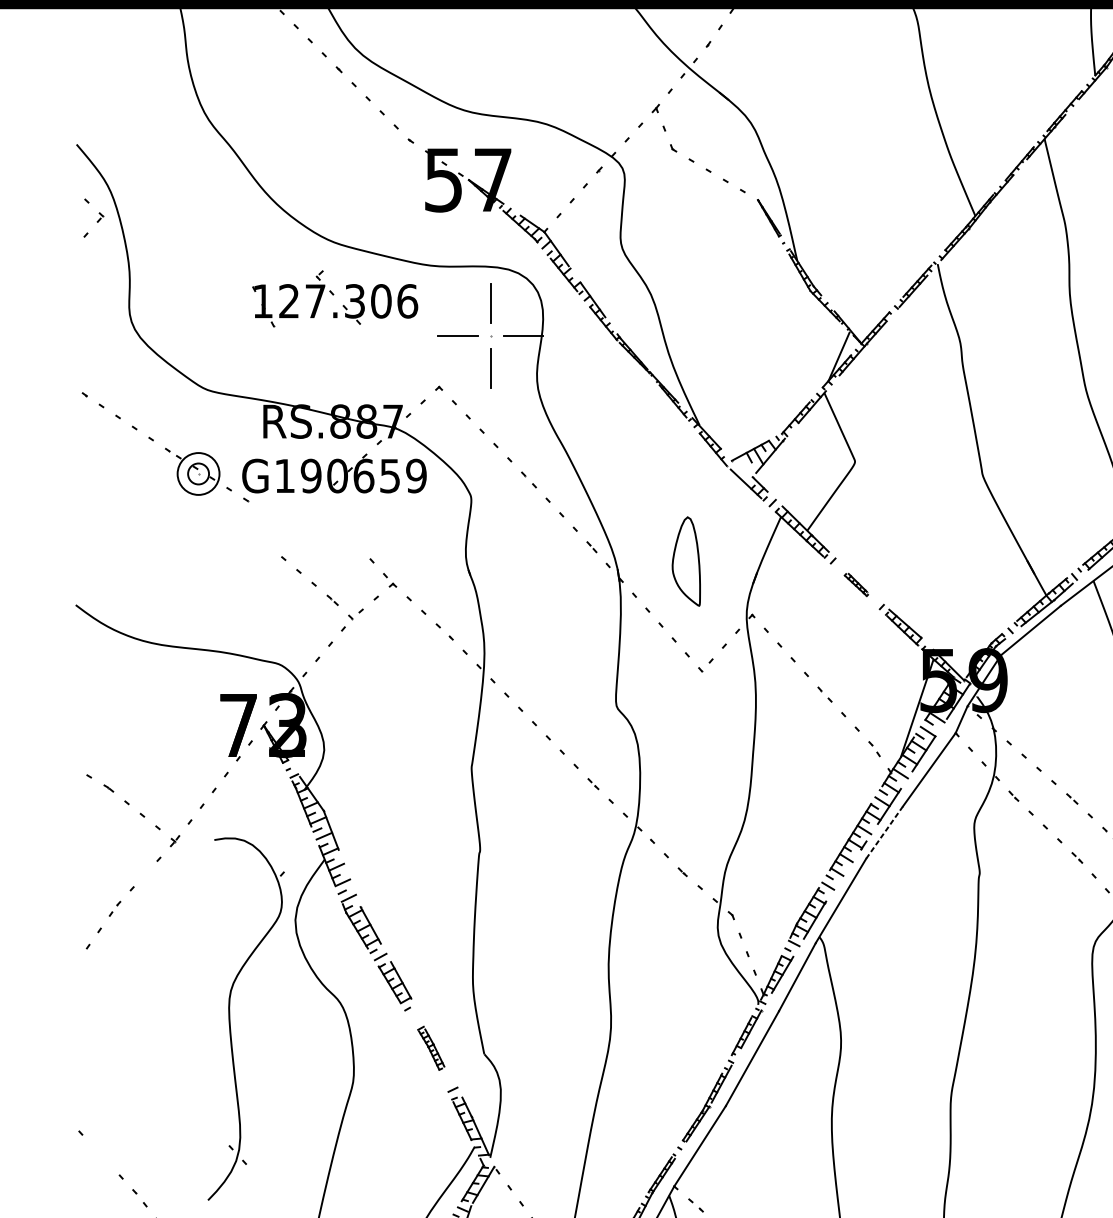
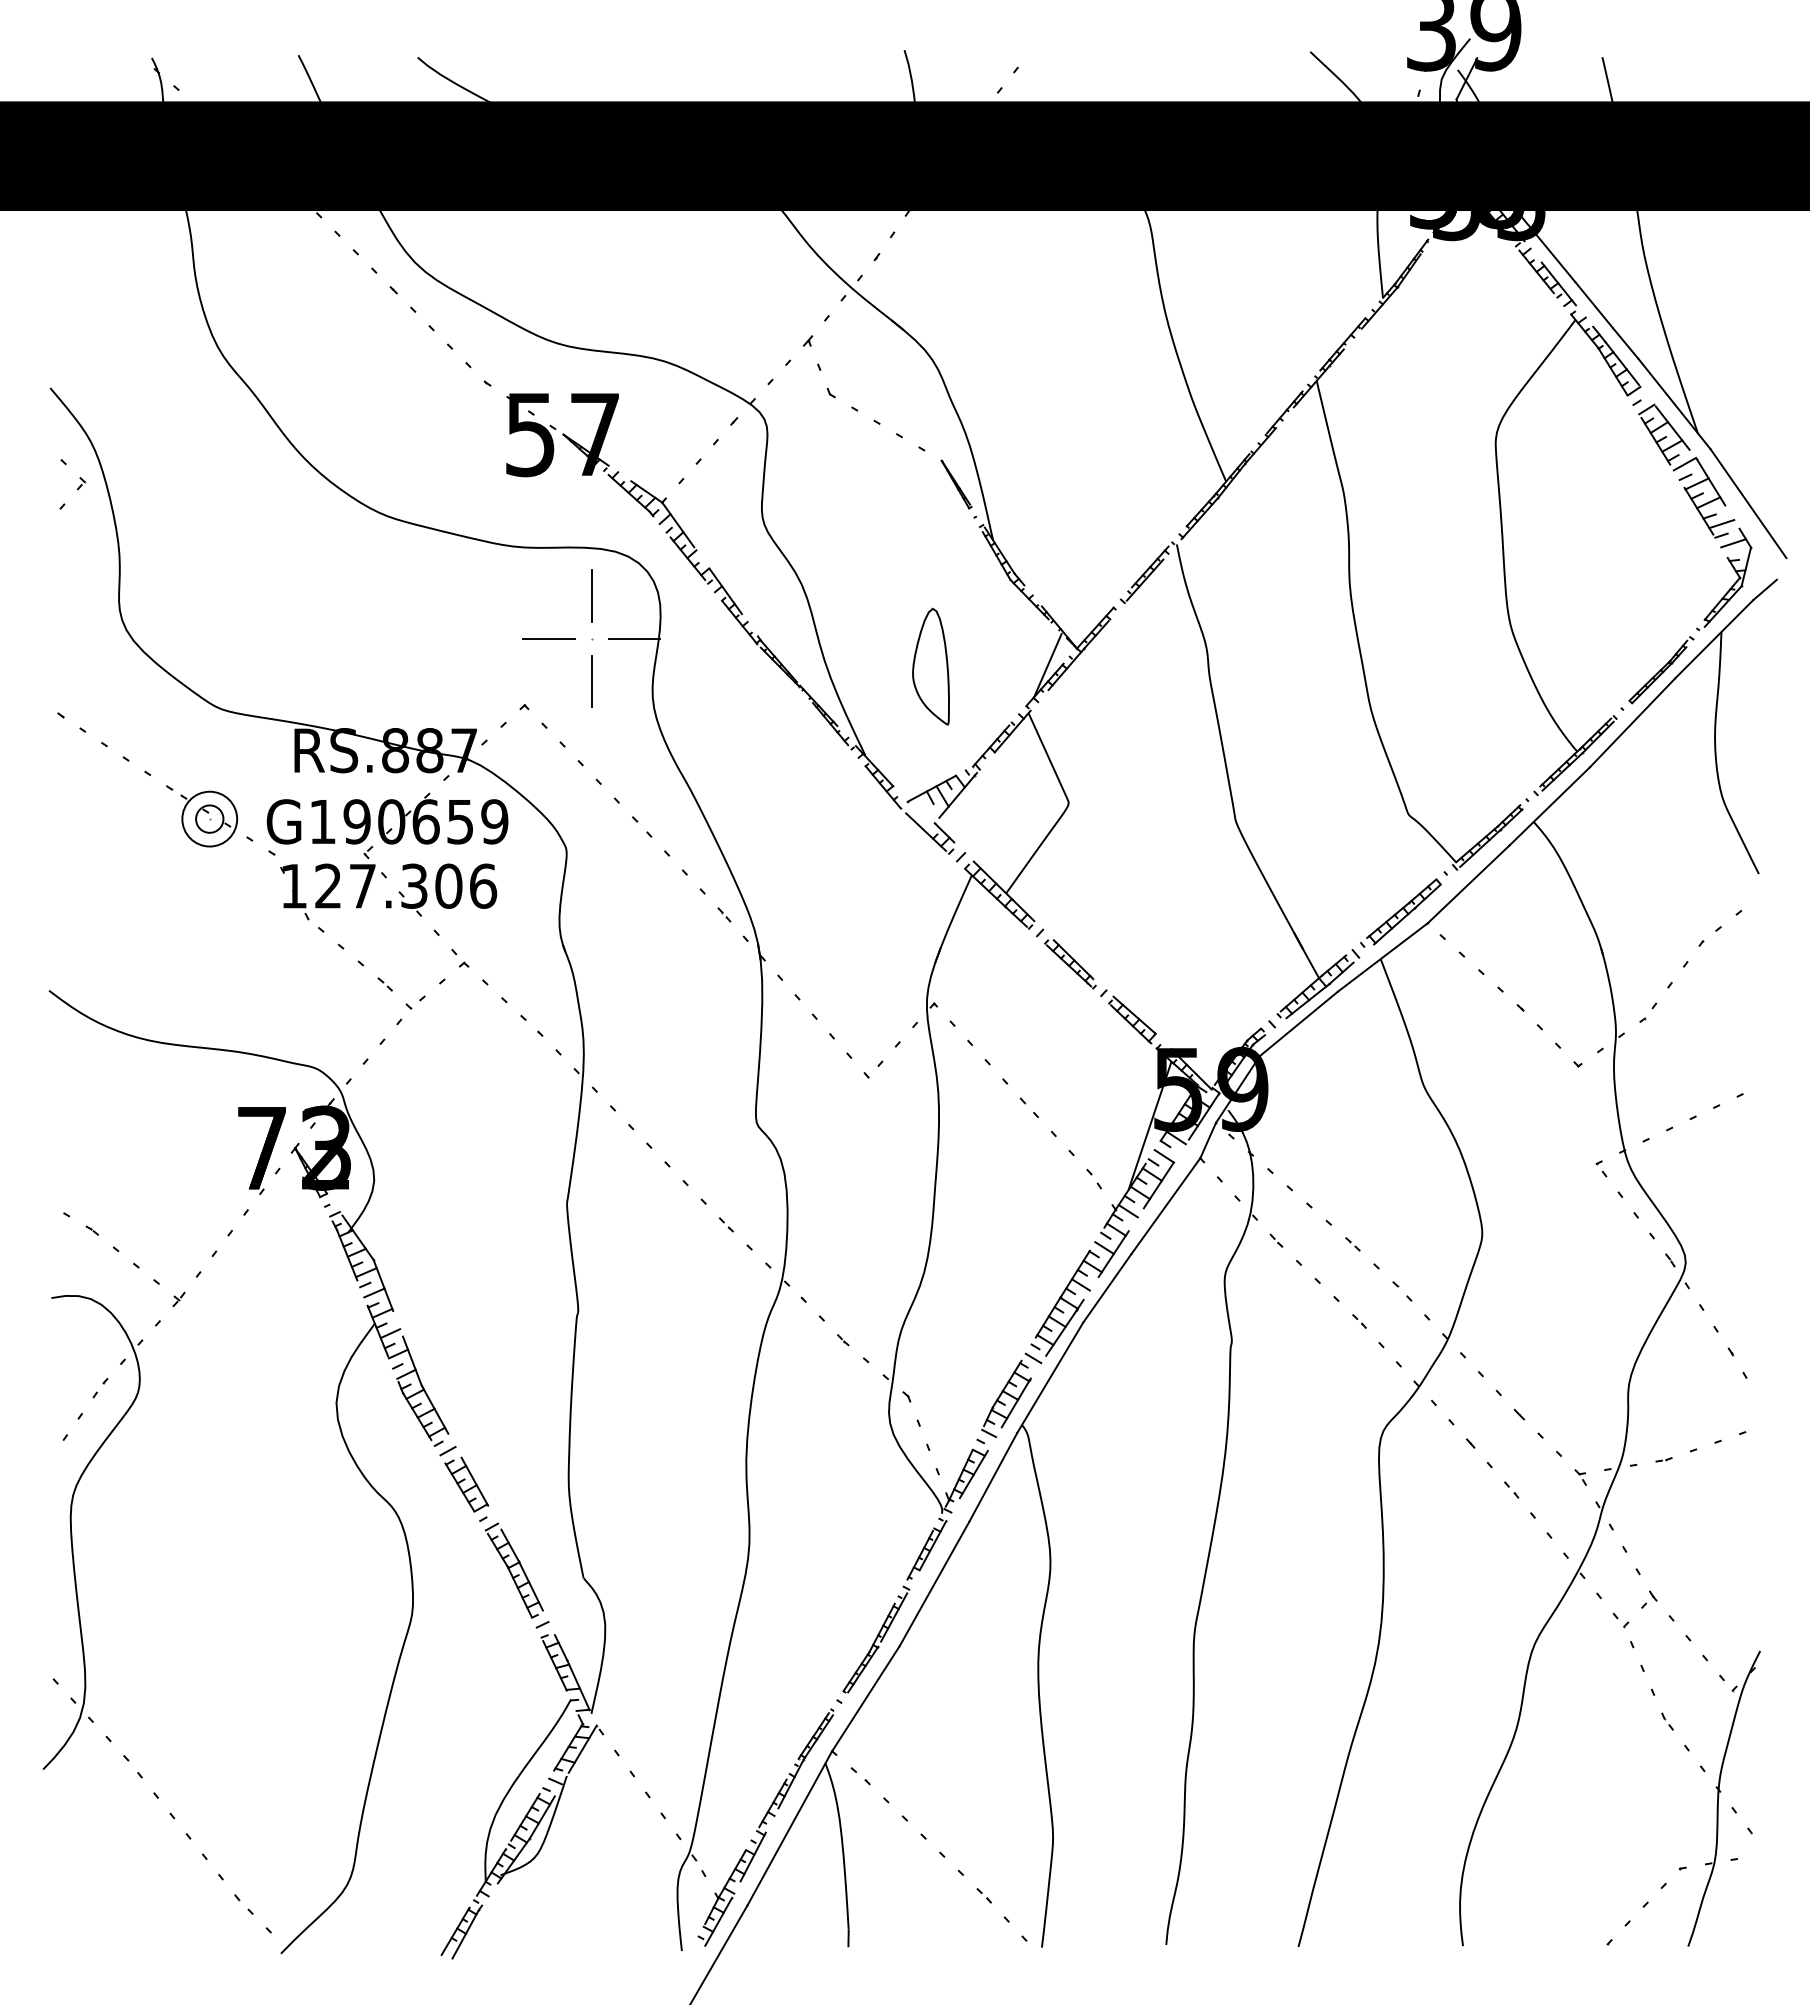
part: (335, 299) -> (388, 883), moved
part: (685, 561) -> (930, 666), moved
part: (856, 585) -> (1070, 964), size x1.67
line: (884, 832) -> (1107, 1288), dashed -> solid
line: (849, 866) -> (1061, 1332), added
line: (352, 887) -> (411, 1360), added
part: (230, 1019) -> (72, 1532), moved
part: (430, 1048) -> (513, 1570), size x1.67

